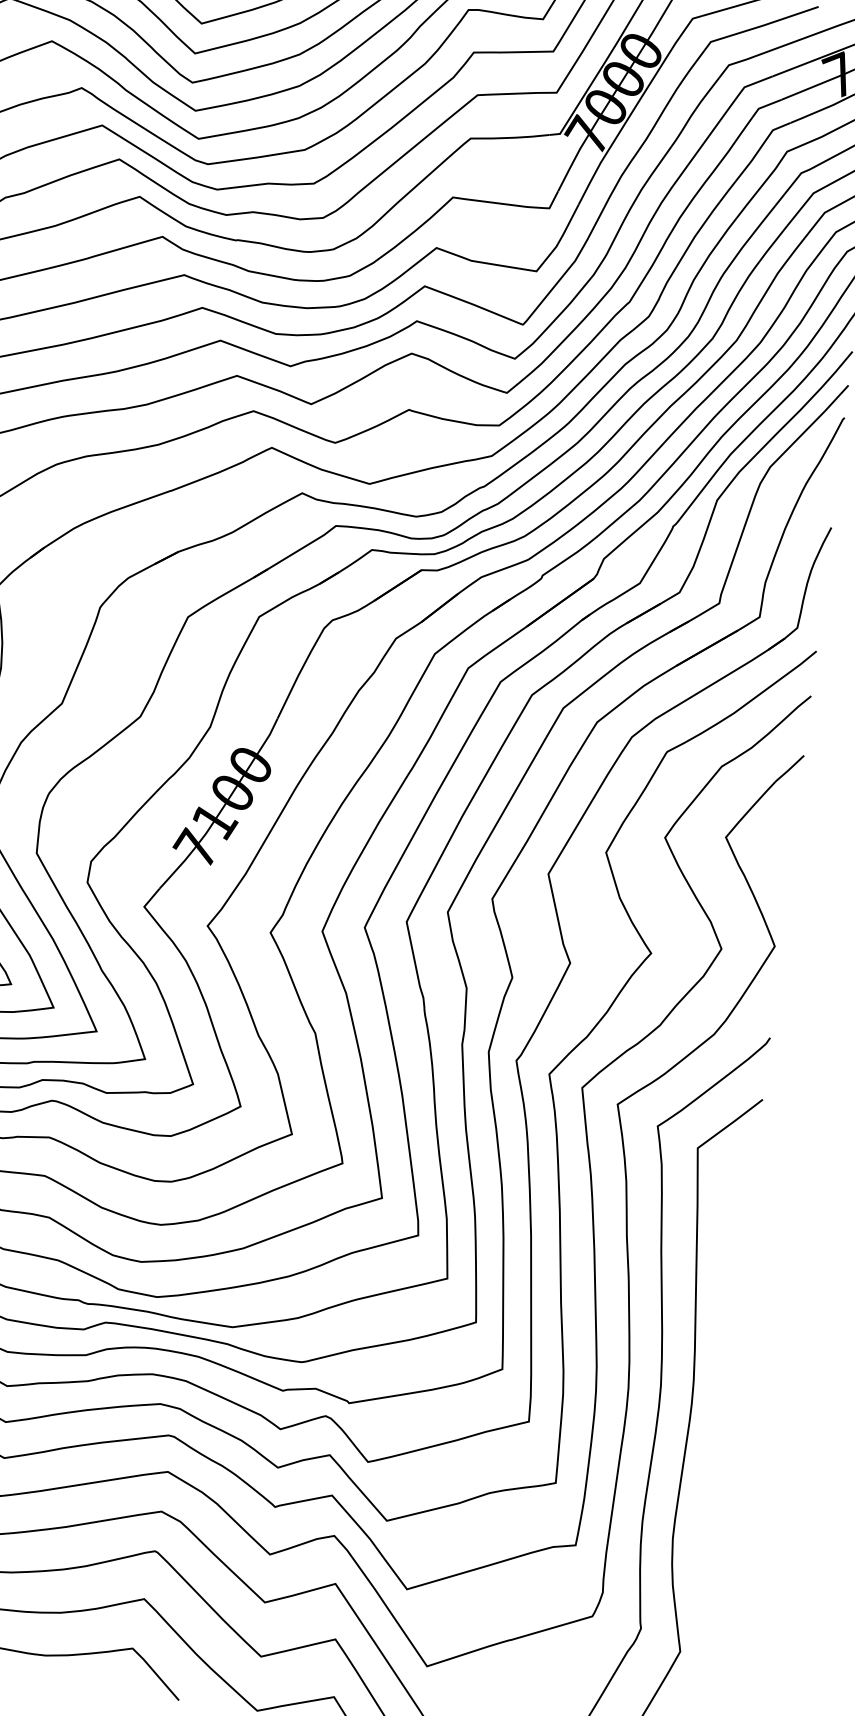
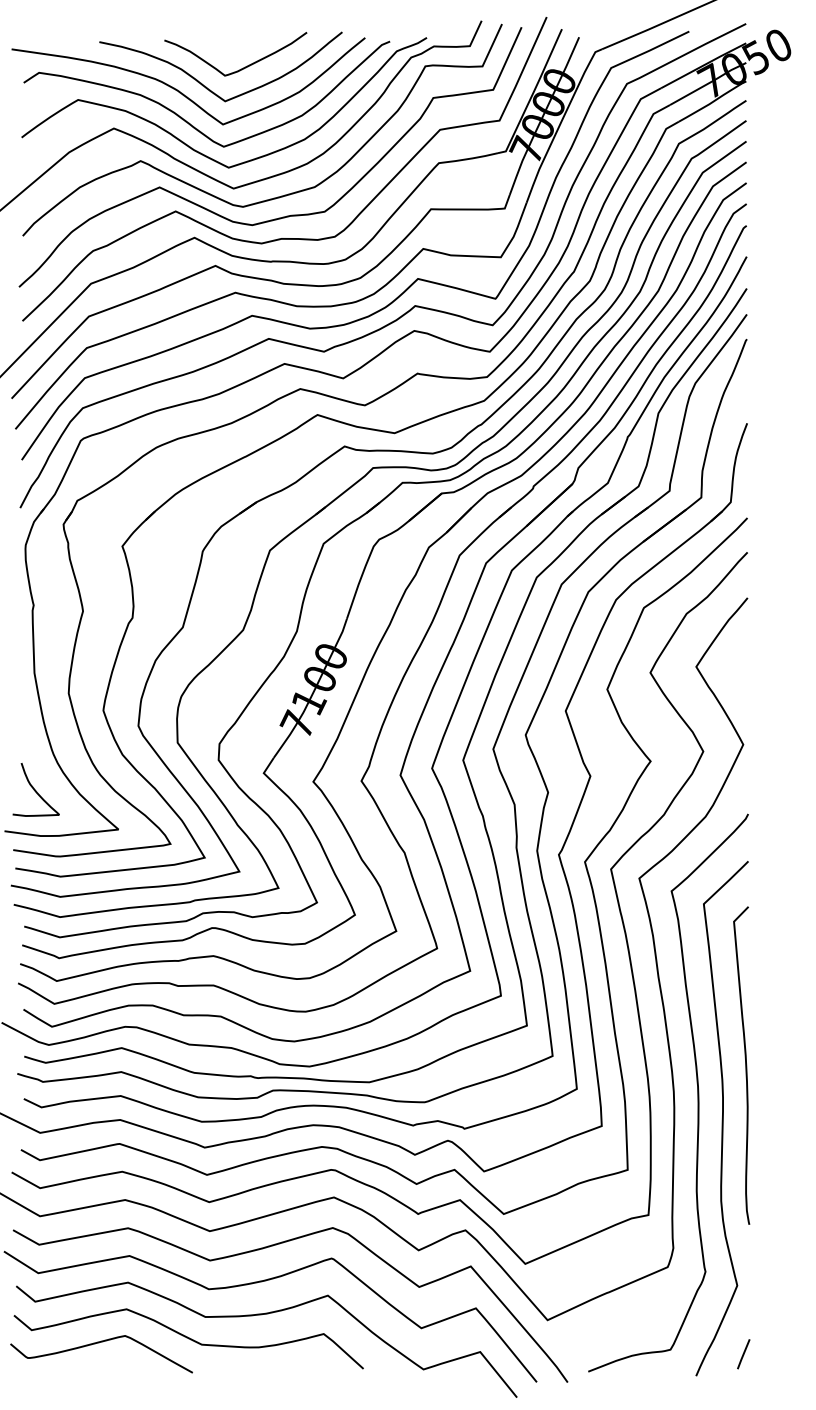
curve: (726, 1365) -> (745, 1065), added

